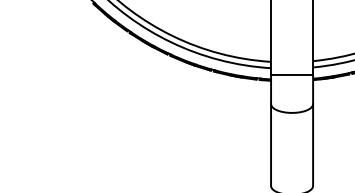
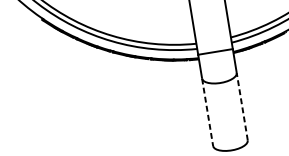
line: (271, 145) -> (208, 112), solid -> dashed
line: (313, 145) -> (242, 106), solid -> dashed

